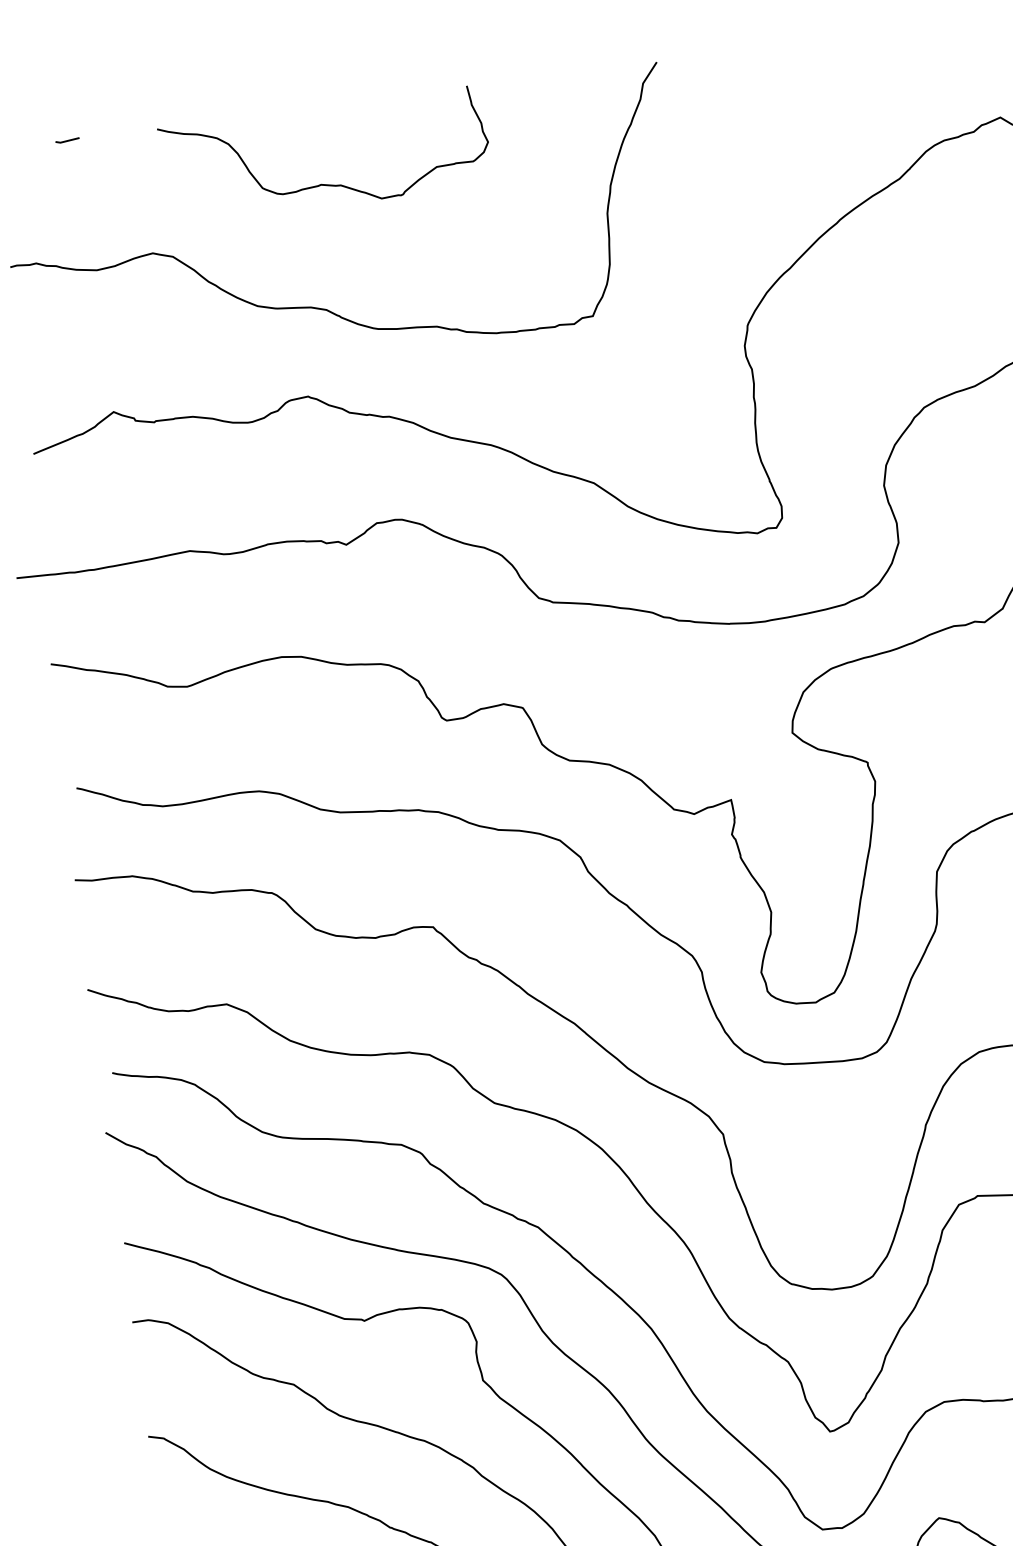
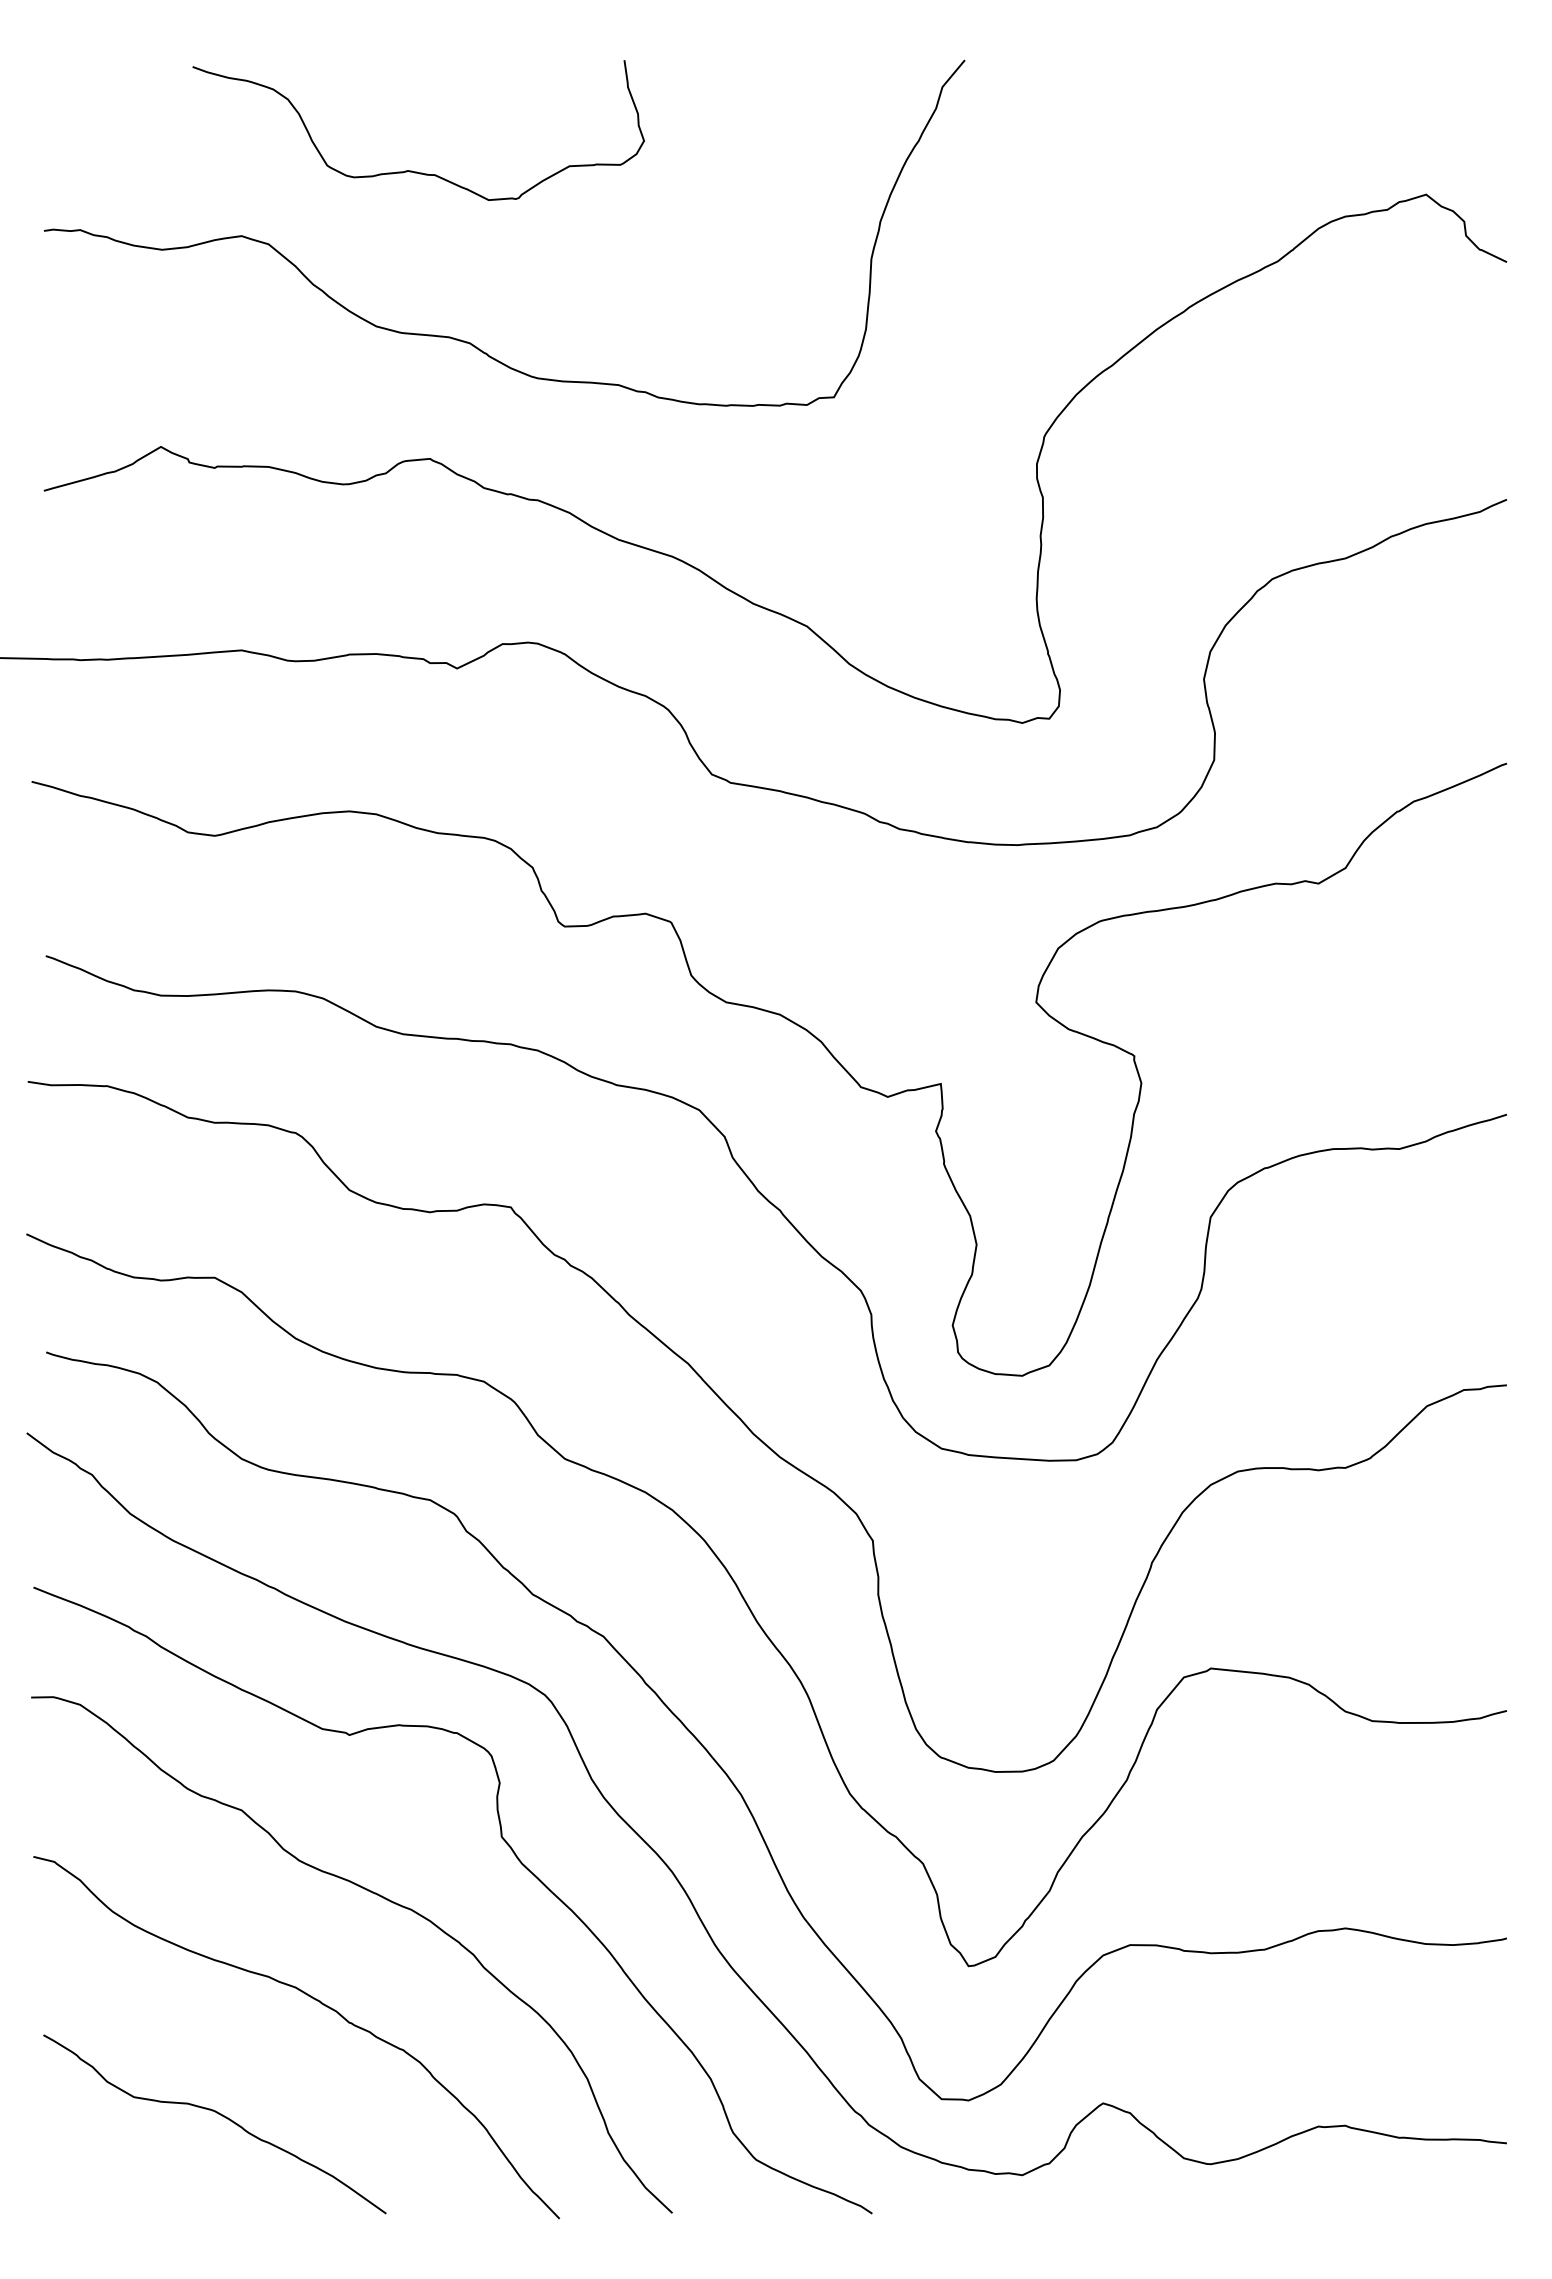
line: (67, 140) -> (143, 66), removed
curve: (324, 184) -> (412, 170), moved

